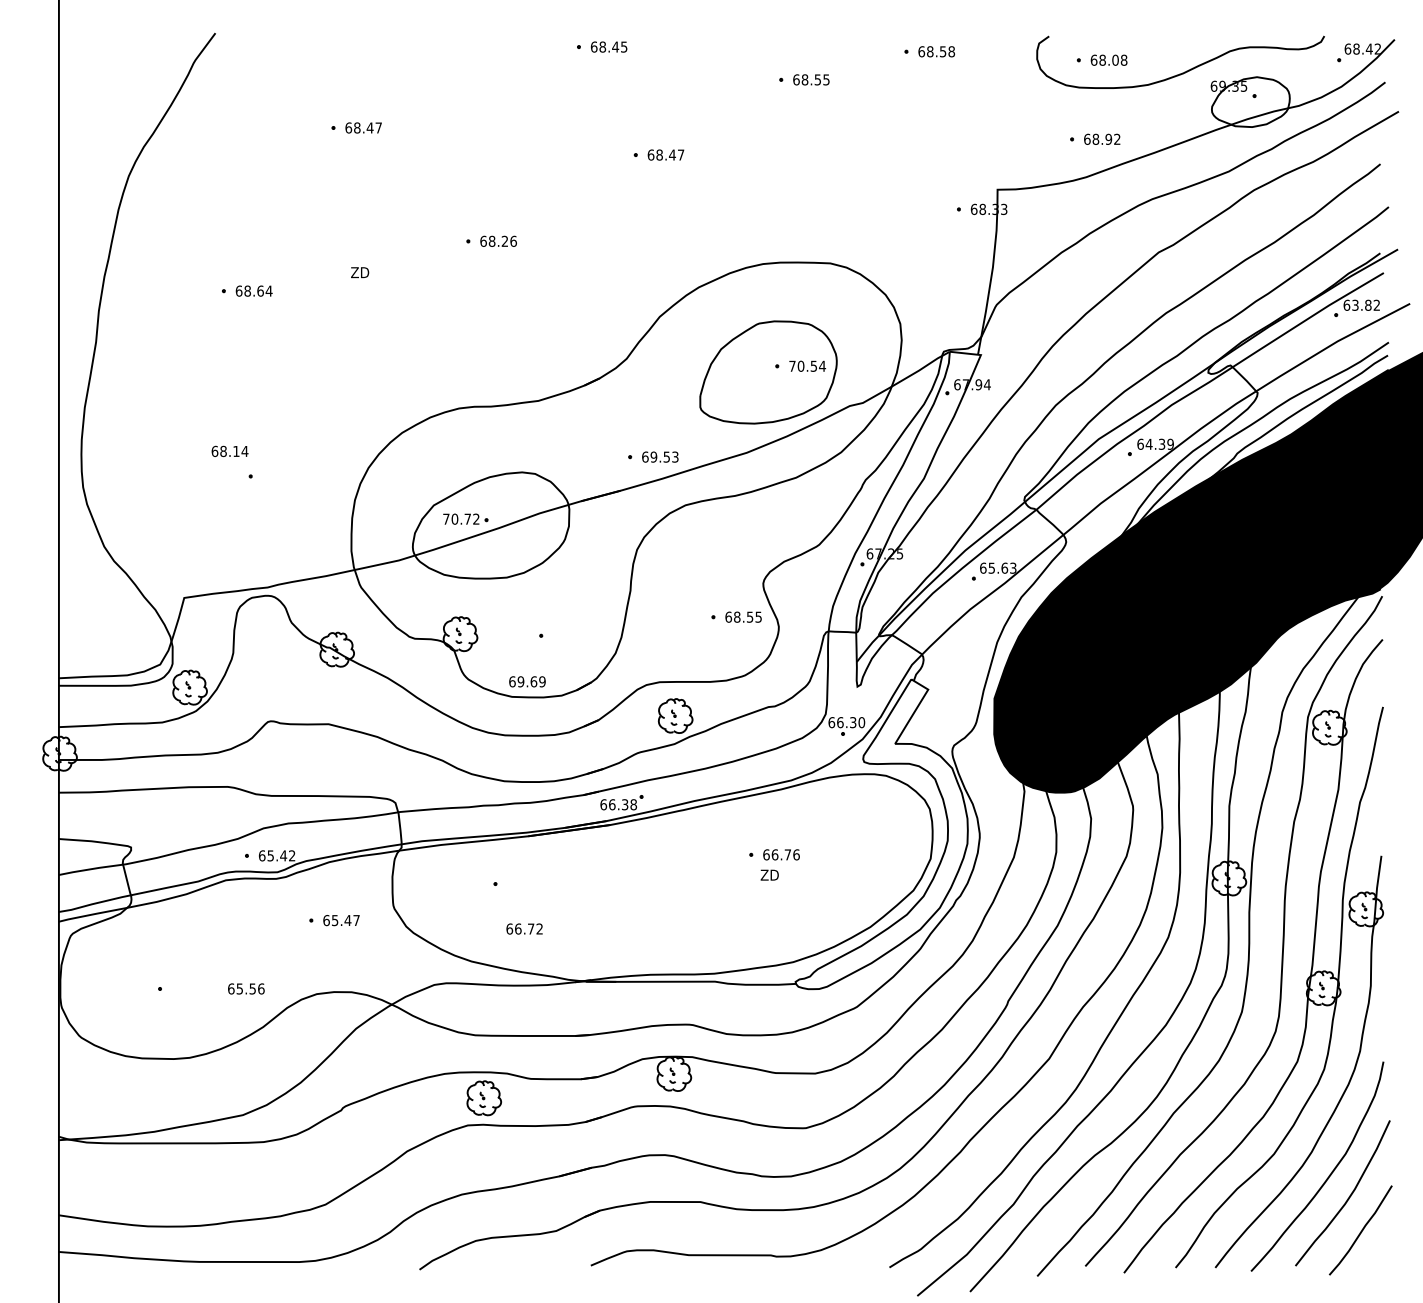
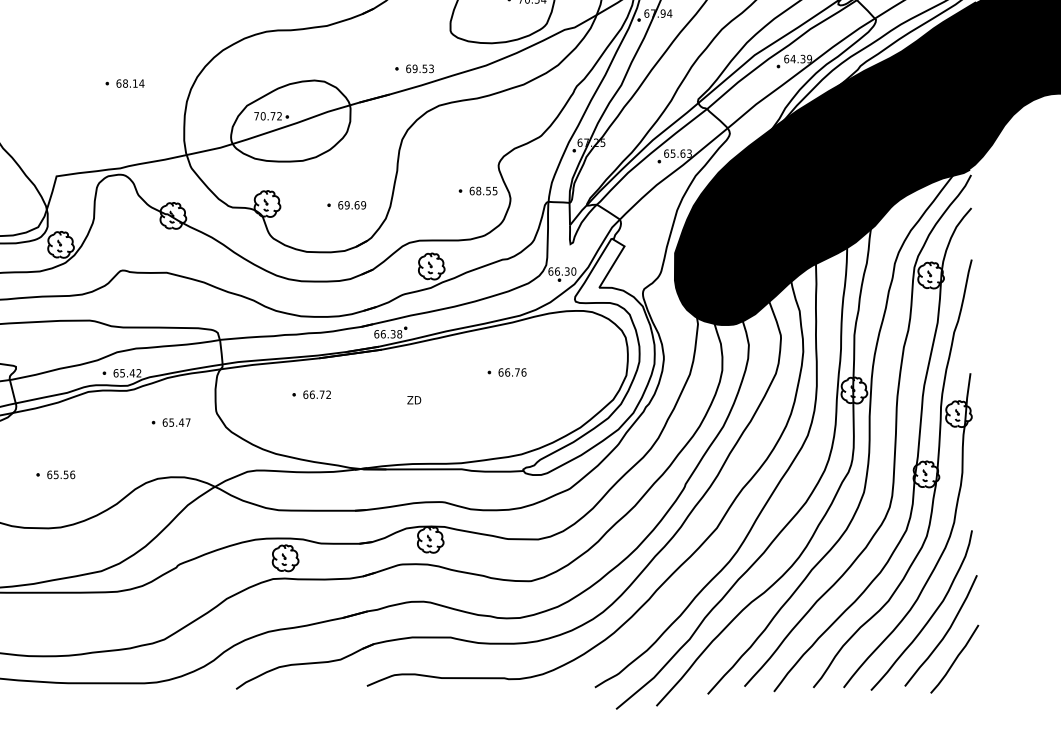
text: (229, 451) -> (130, 83), moved
text: (527, 681) -> (352, 205), moved
text: (769, 874) -> (414, 399), moved
text: (524, 928) -> (317, 394), moved
text: (246, 988) -> (61, 474), moved

